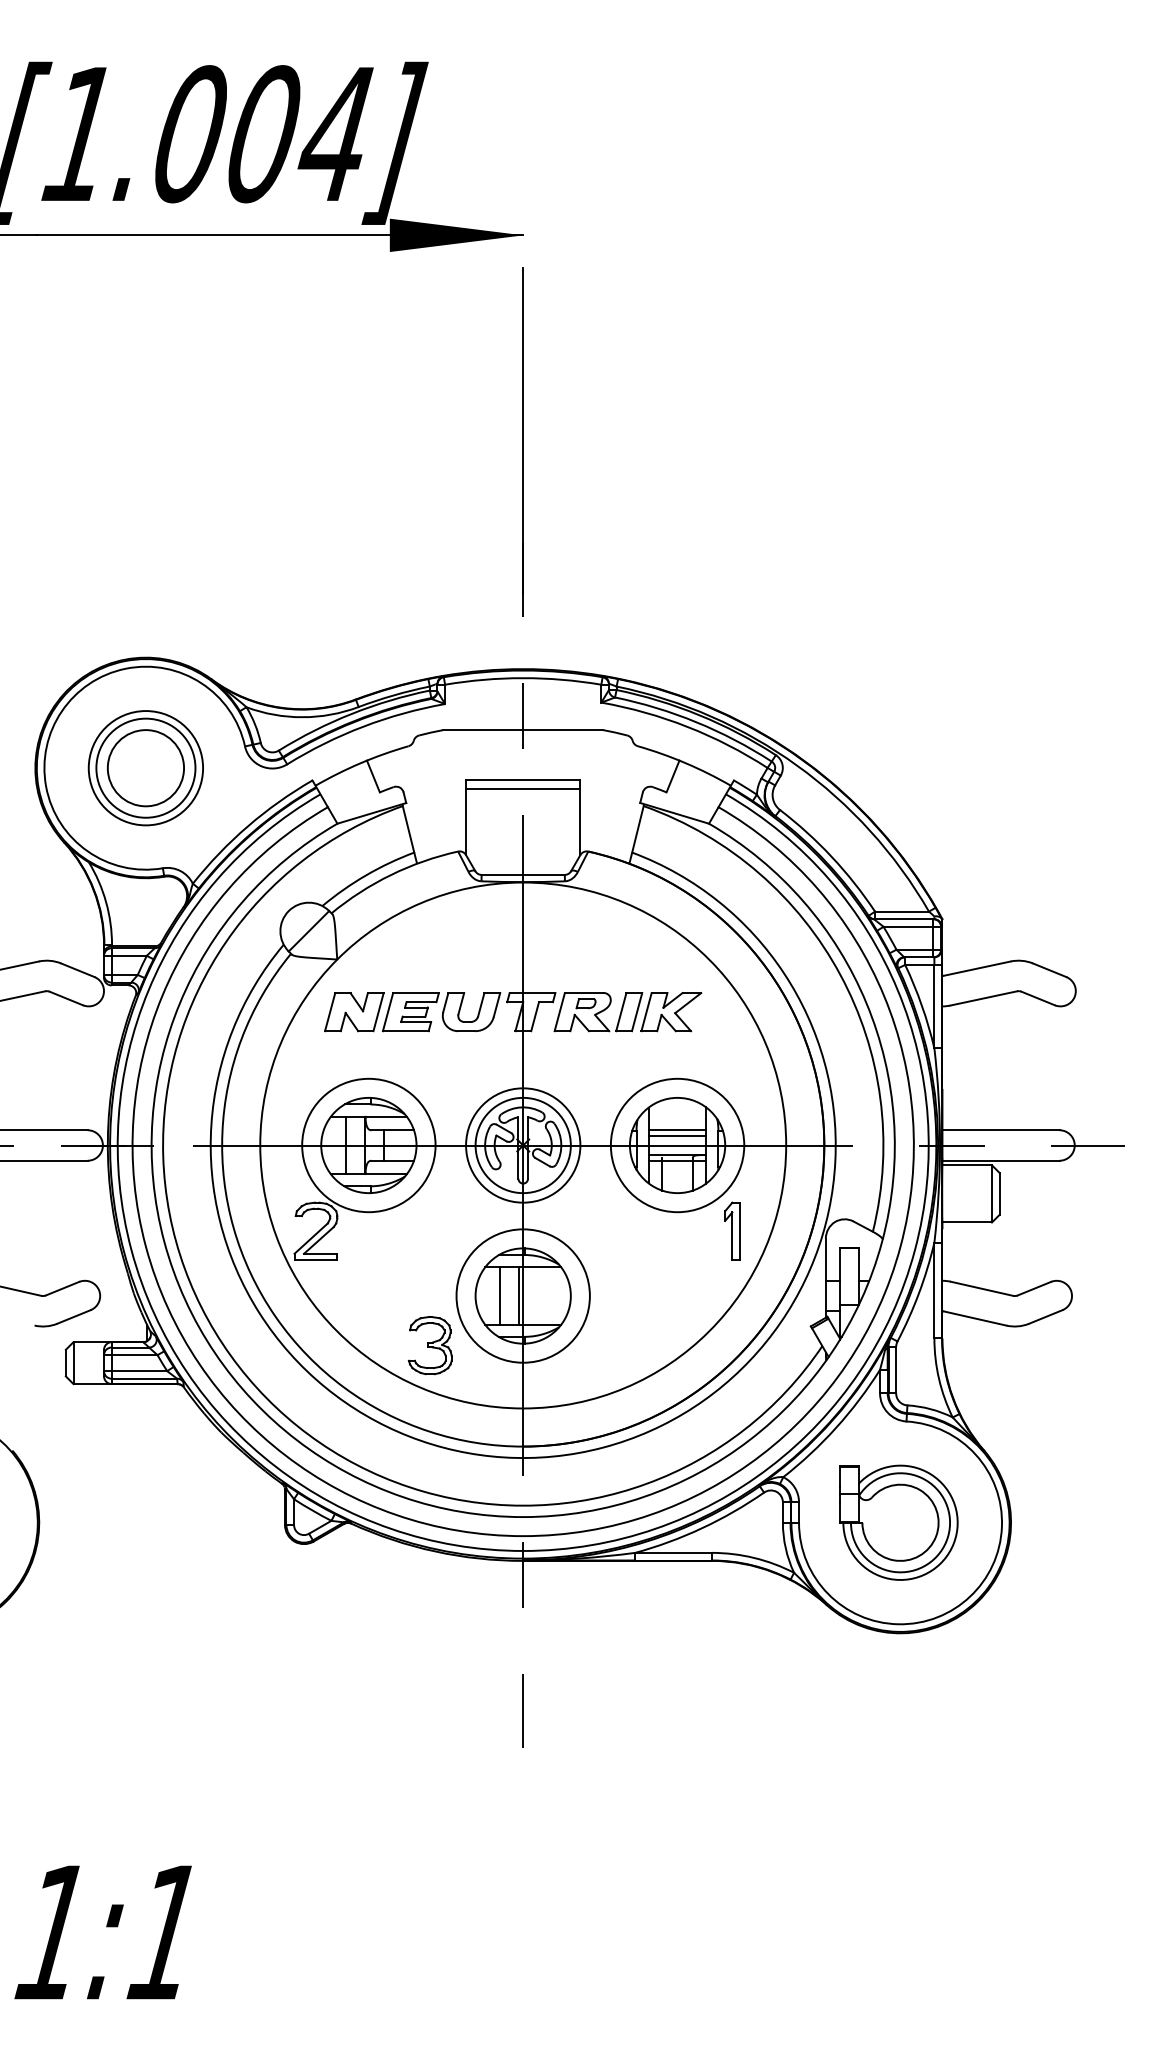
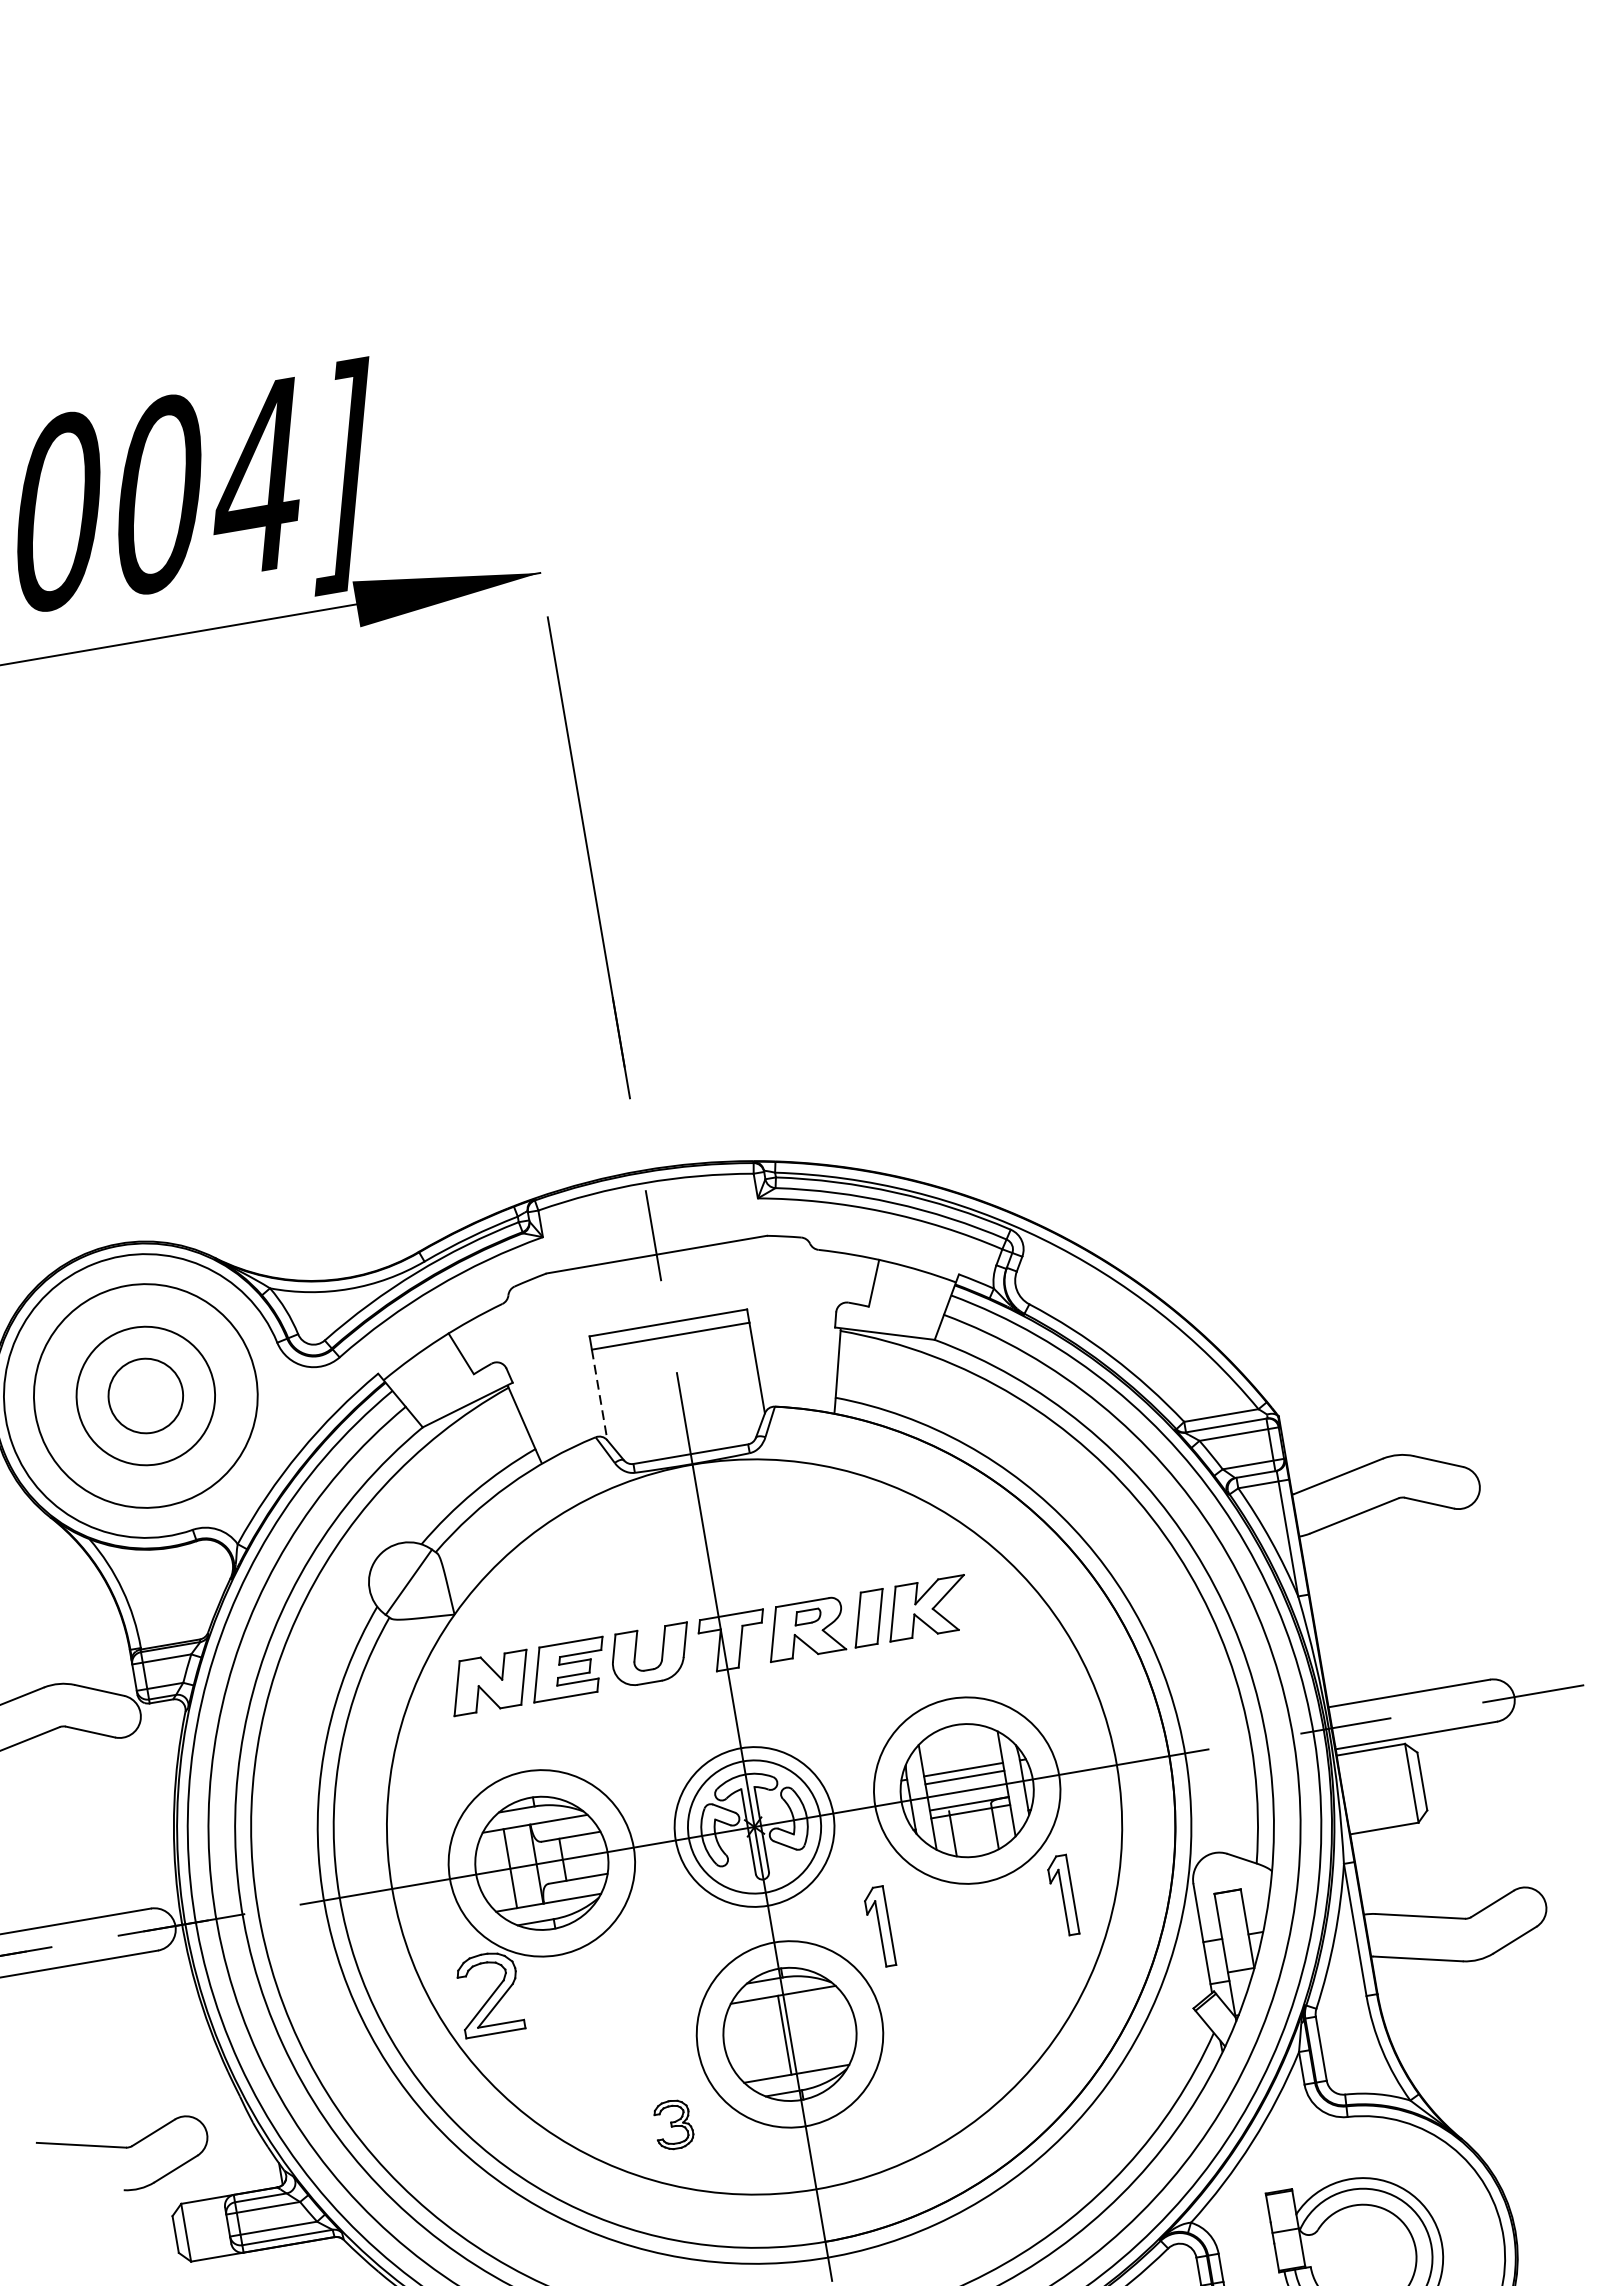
circle: (145, 768) -> (145, 1396), size x0.7
circle: (145, 768) -> (145, 1396), size x1.4
line: (466, 822) -> (600, 1395), solid -> dashed
part: (599, 1230) -> (879, 1926), added
line: (500, 1295) -> (758, 2039), removed
part: (429, 1345) -> (672, 2124), size x0.6

